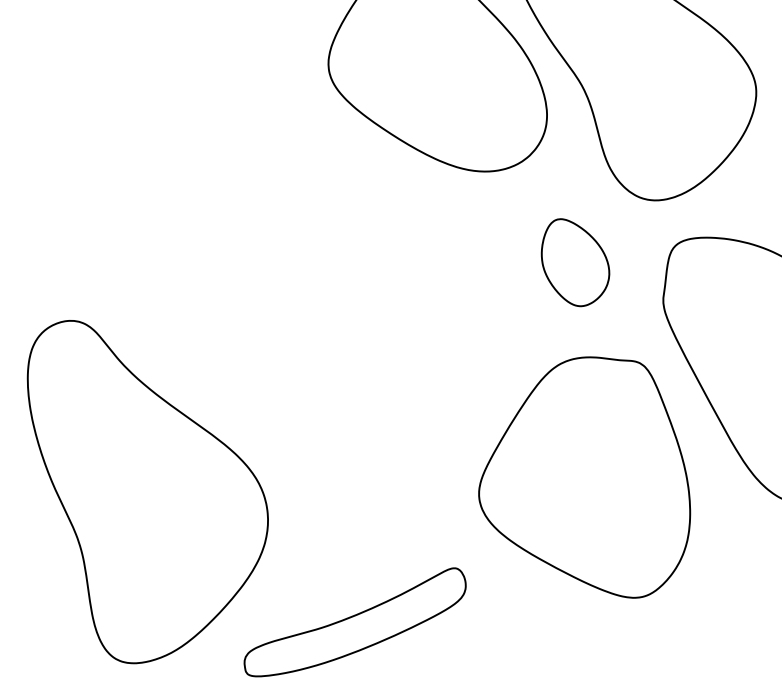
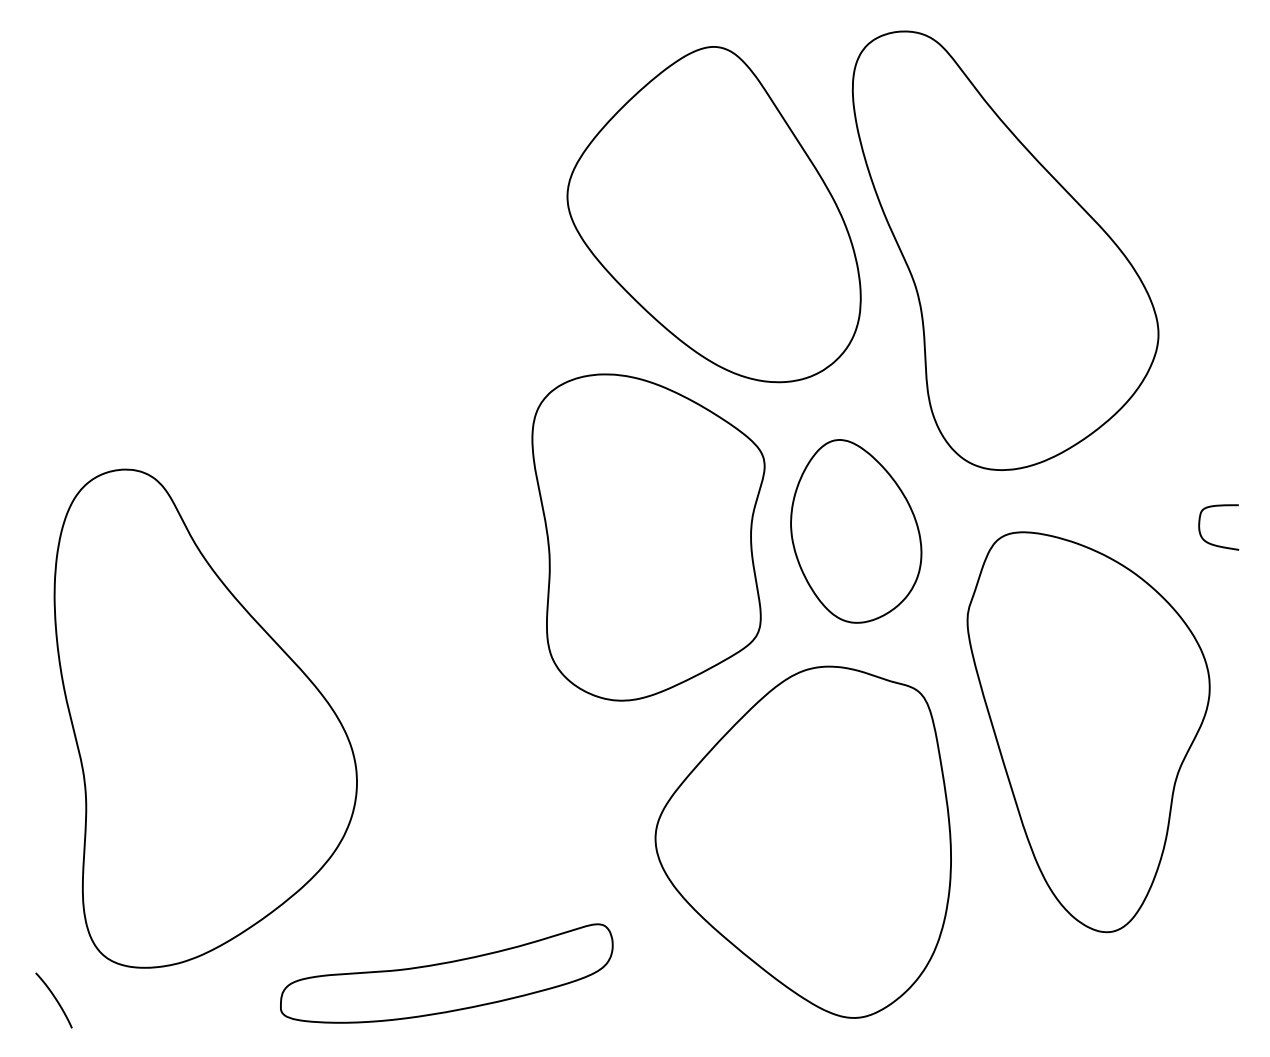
part: (575, 261) -> (856, 531), size x1.43
part: (432, 295) -> (648, 537), added

